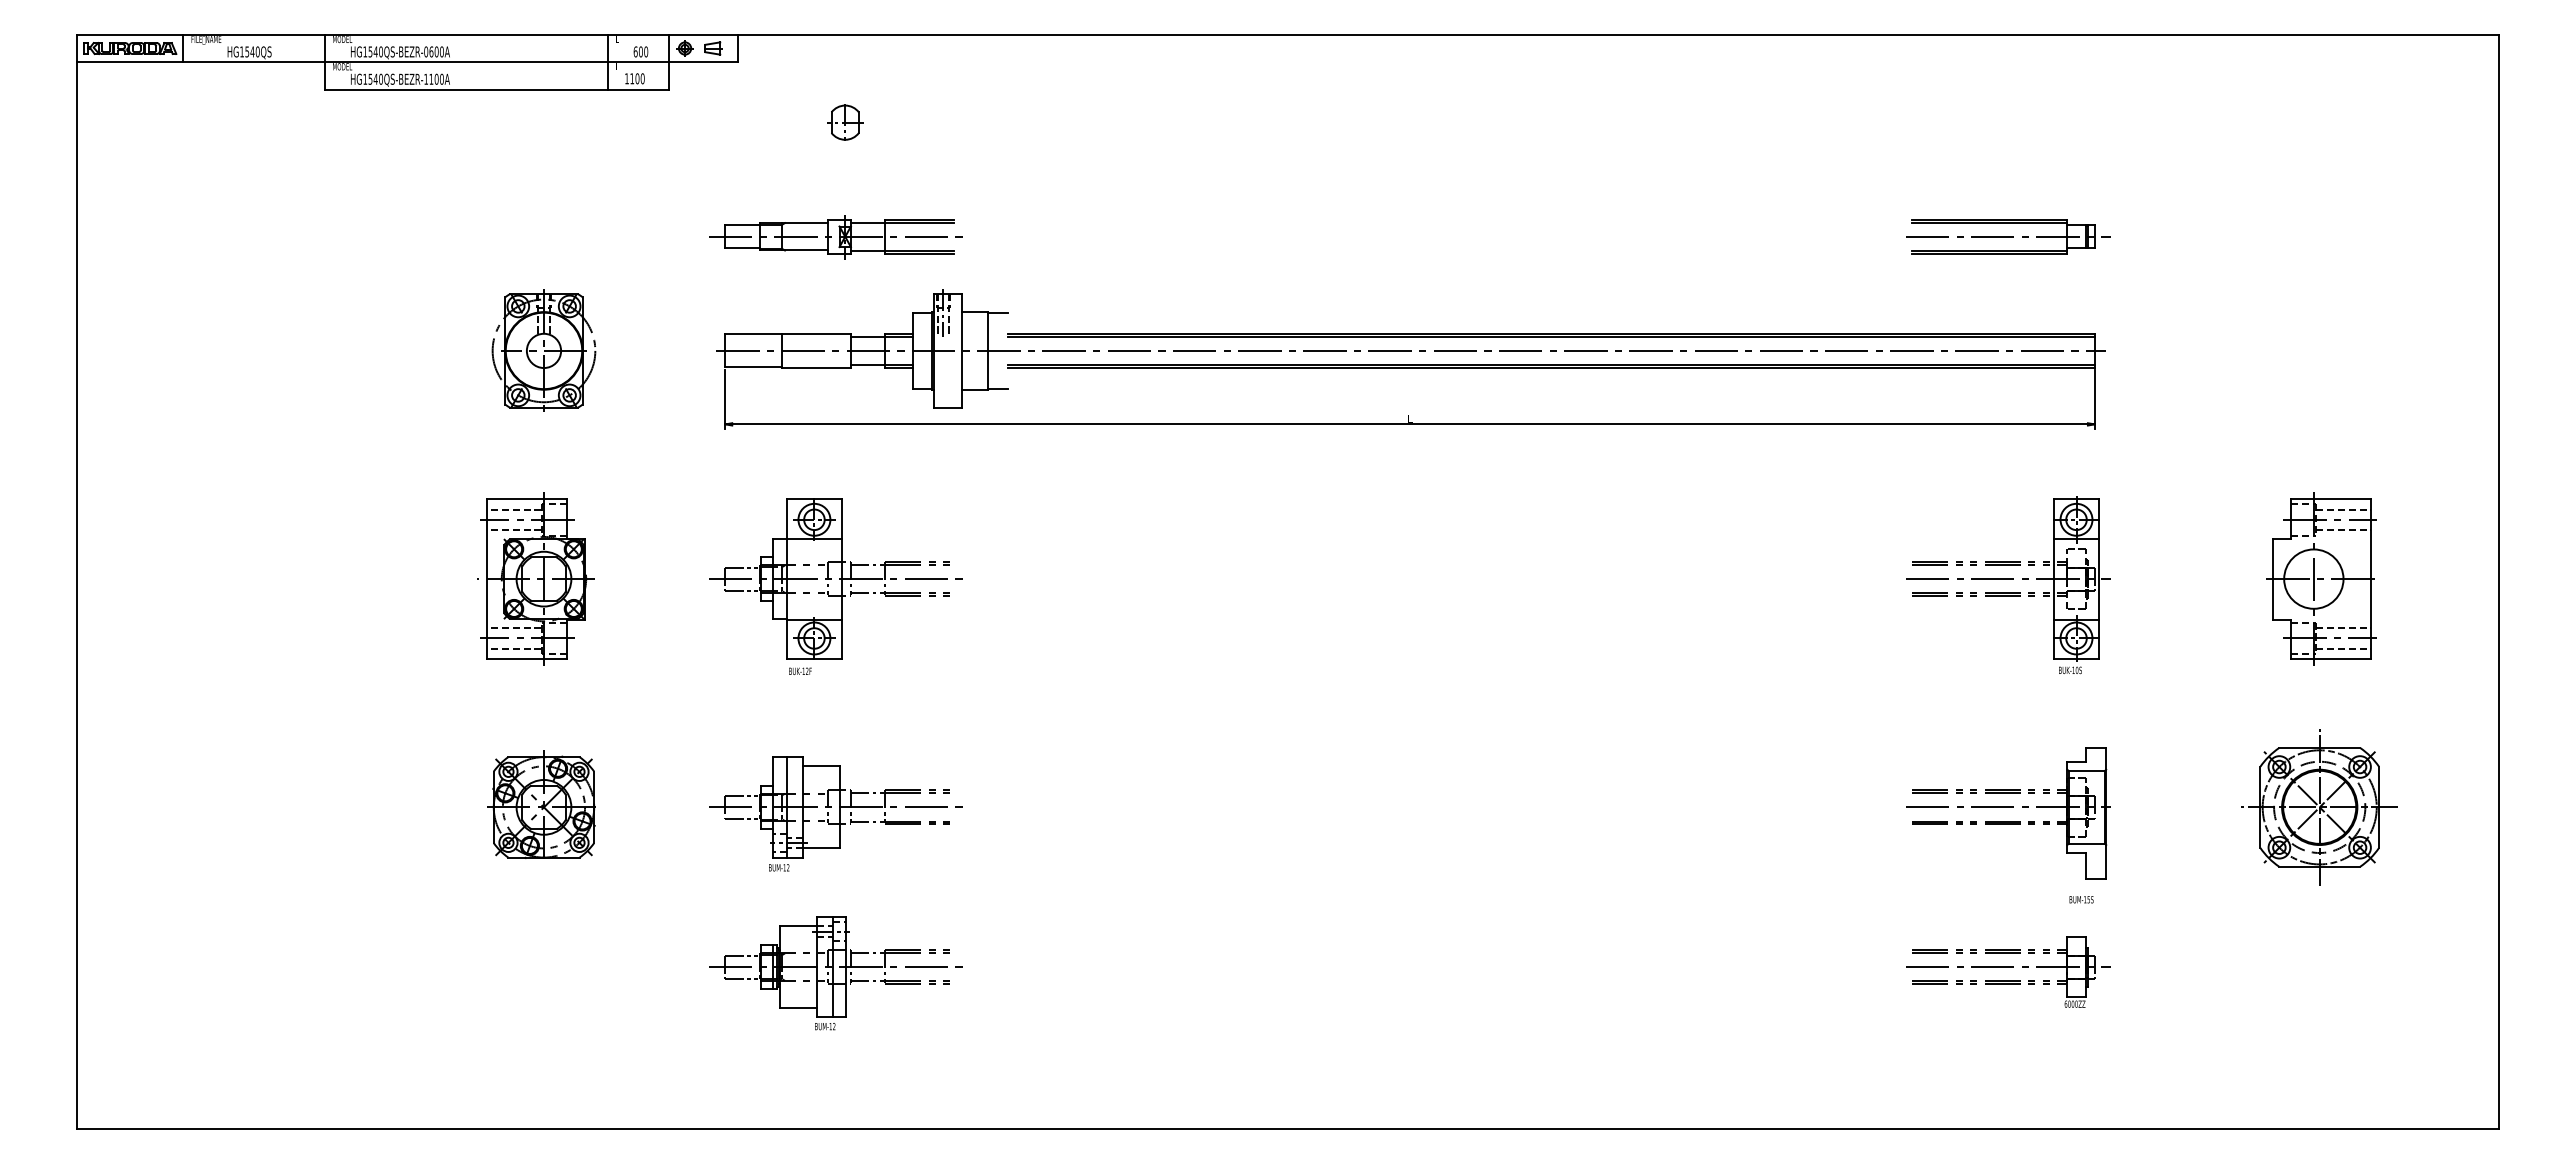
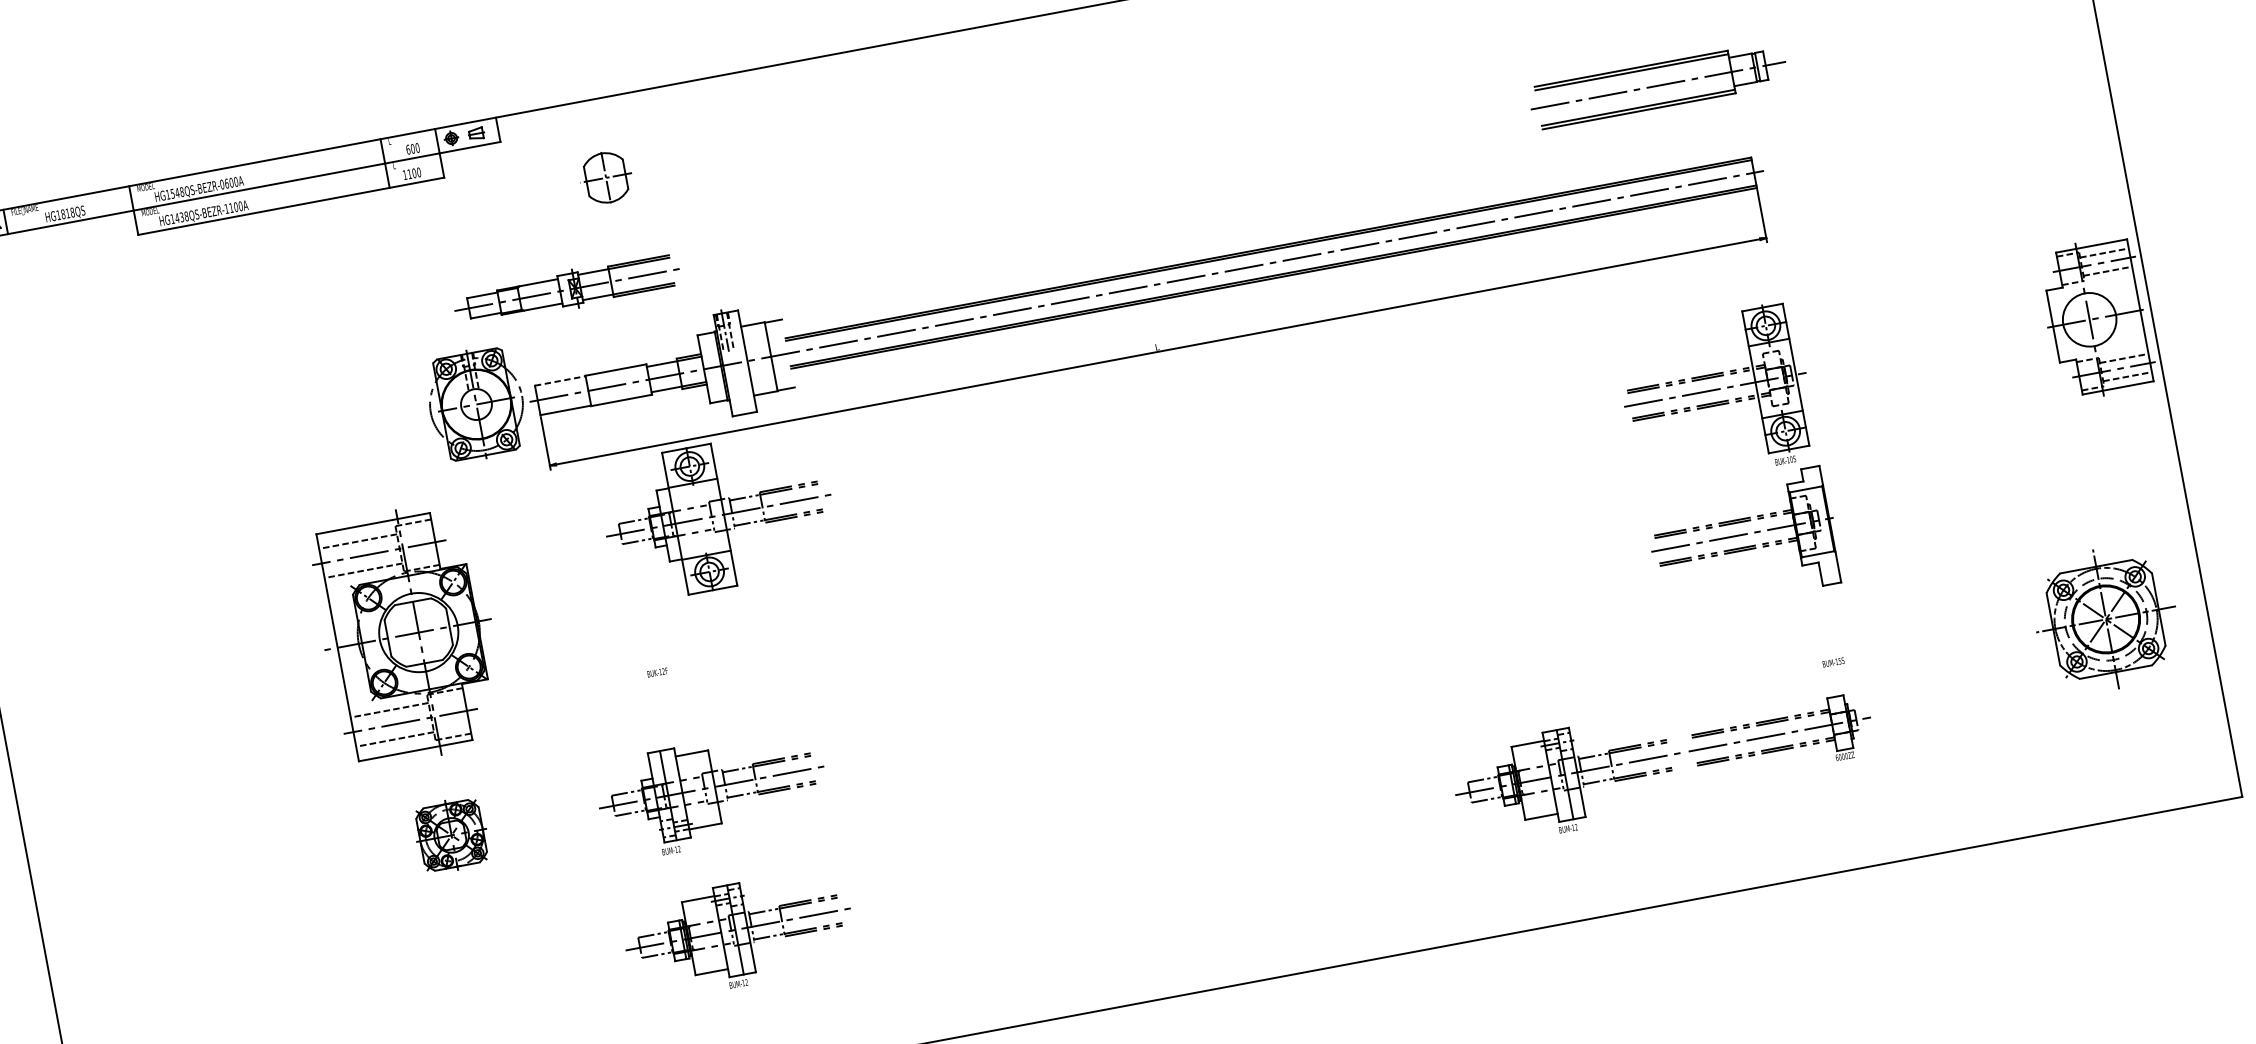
text: (252, 51) -> (67, 213), HG1540QS -> HG1818QS
text: (381, 51) -> (182, 191), HG1540QS-BEZR-0600A -> HG1548QS-BEZR-0600A
text: (375, 78) -> (181, 216), HG1540QS-BEZR-1100A -> HG1438QS-BEZR-1100A
part: (845, 122) -> (606, 177), size x1.6
part: (2008, 236) -> (1658, 85), size x1.4
part: (835, 237) -> (566, 290), moved
line: (753, 334) -> (559, 381), solid -> dashed
part: (543, 350) -> (475, 404), moved
part: (535, 578) -> (406, 634), size x1.6
part: (835, 578) -> (718, 515), moved
part: (2321, 578) -> (2096, 317), moved
part: (541, 804) -> (449, 833), size x0.7
part: (2319, 807) -> (2105, 619), moved
part: (2008, 813) -> (1743, 540), moved
part: (1769, 973) -> (1568, 779), added

